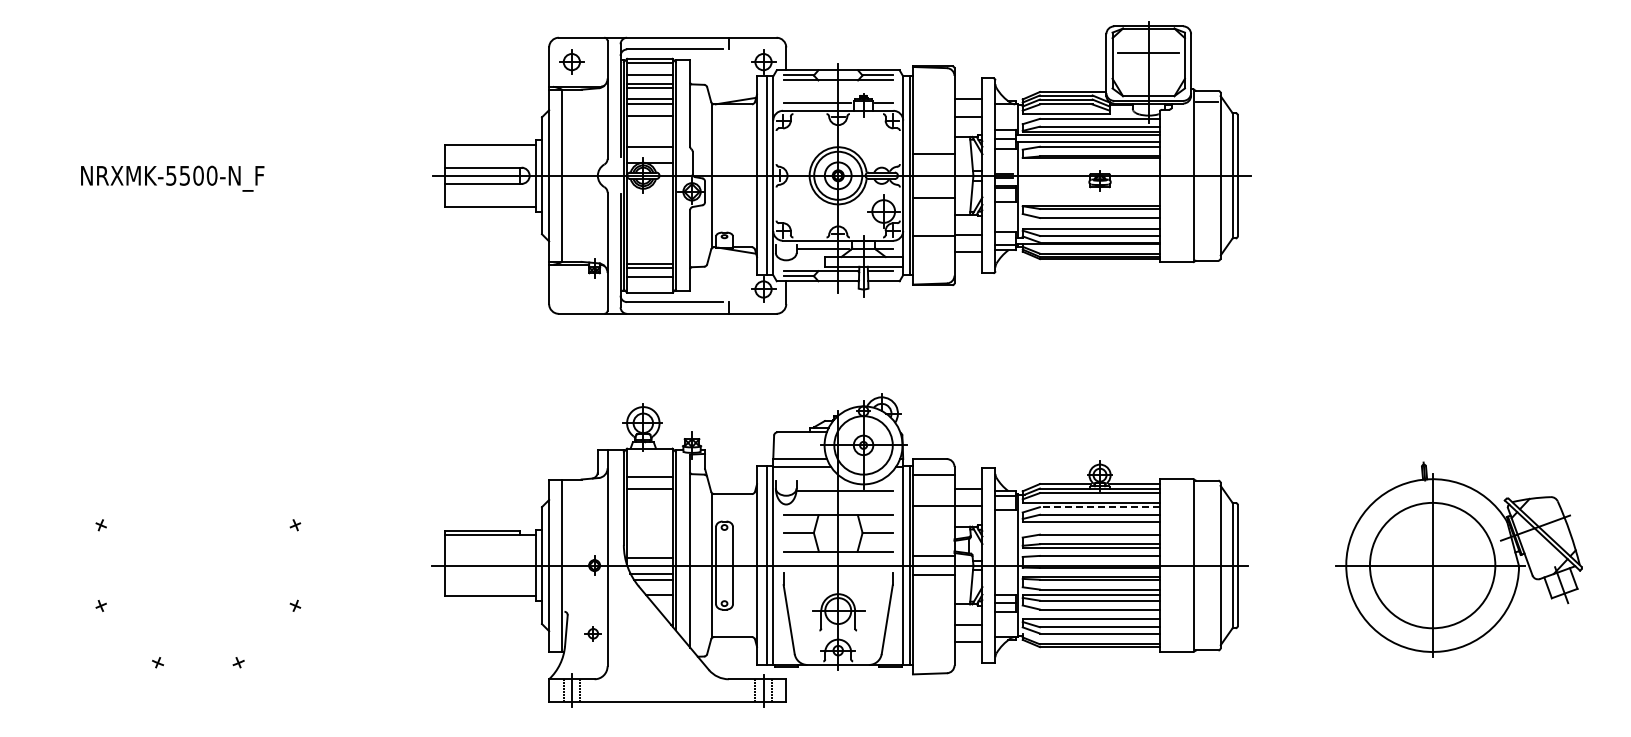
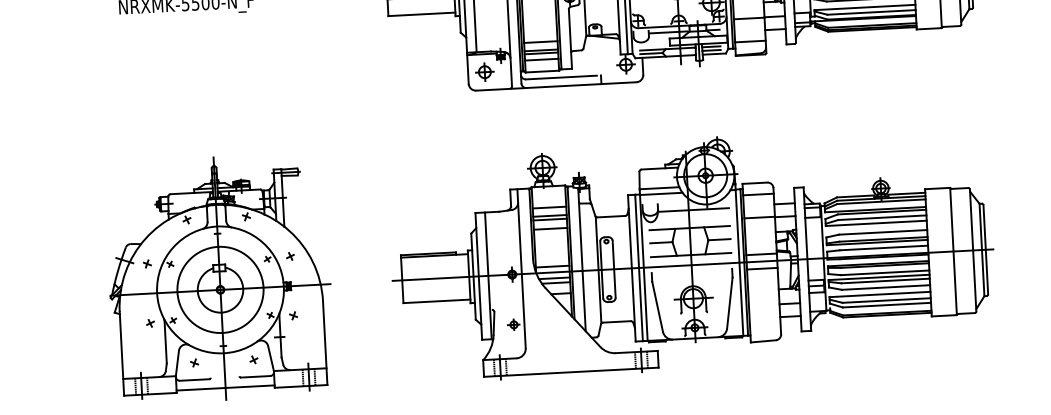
line: (649, 252) -> (540, 41), added
line: (933, 266) -> (750, 41), added
line: (880, 276) -> (711, 50), added
part: (571, 289) -> (484, 72), added
line: (649, 493) -> (549, 219), added
line: (649, 506) -> (550, 229), added
line: (1099, 507) -> (881, 212), dashed -> solid
part: (198, 550) -> (220, 278), added

